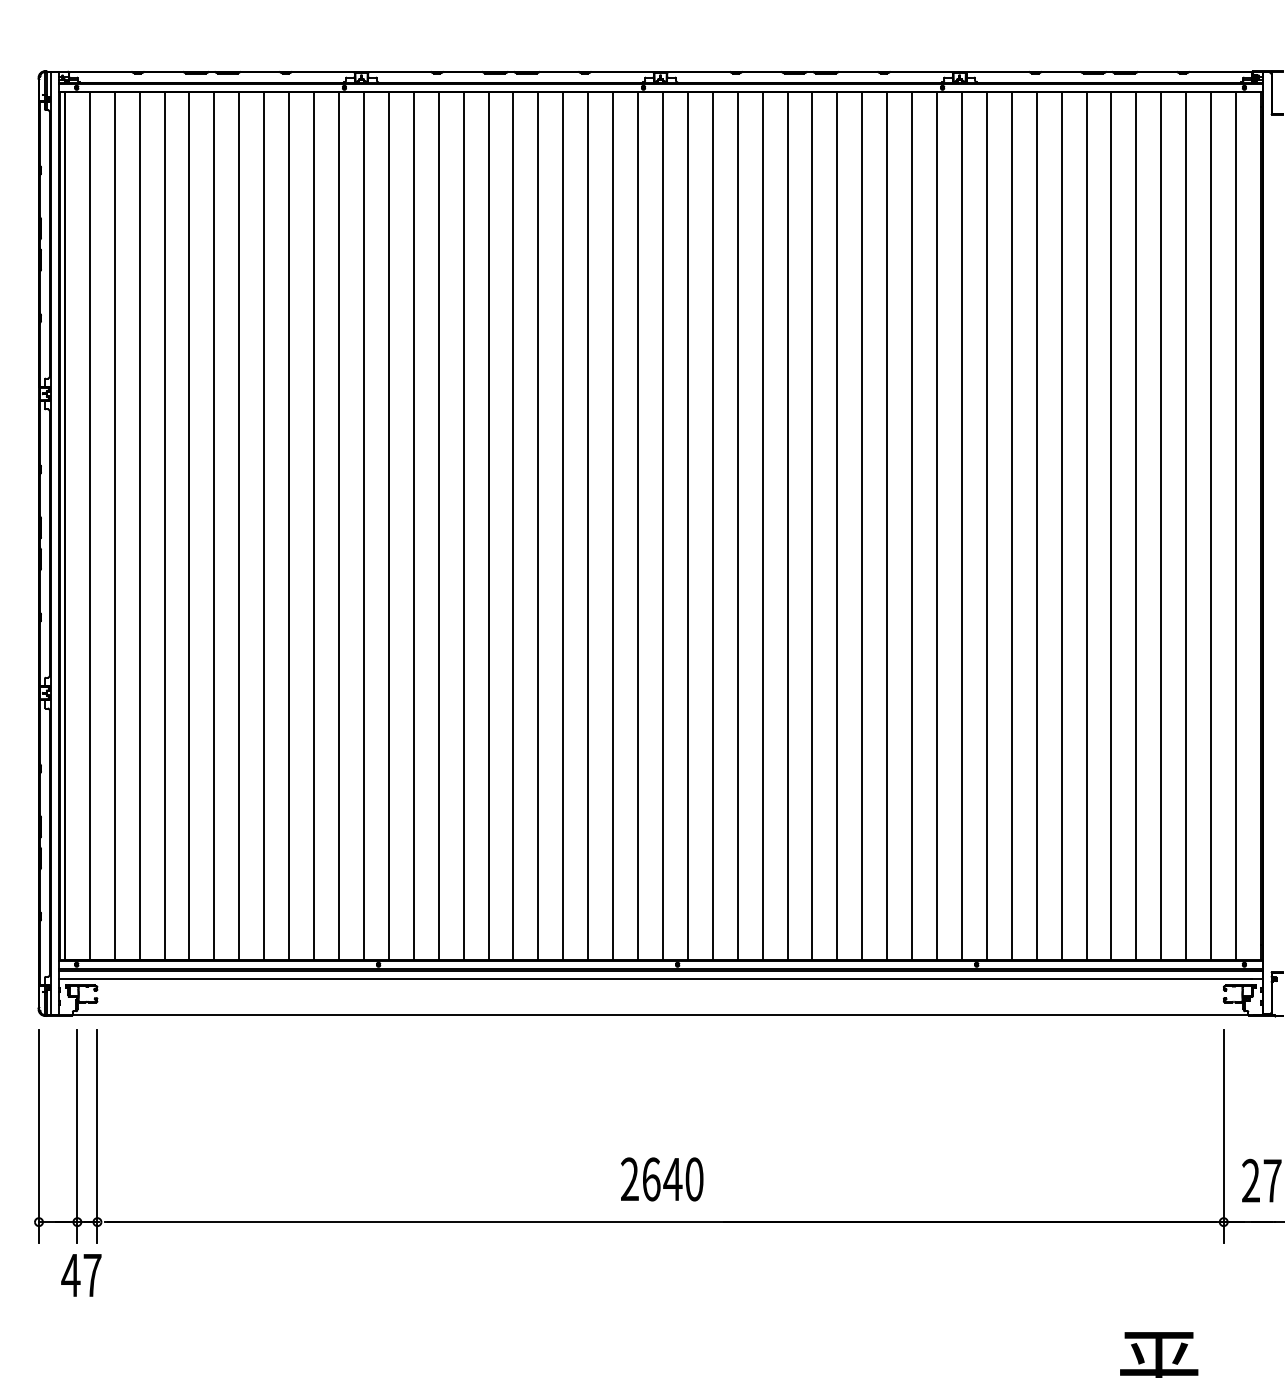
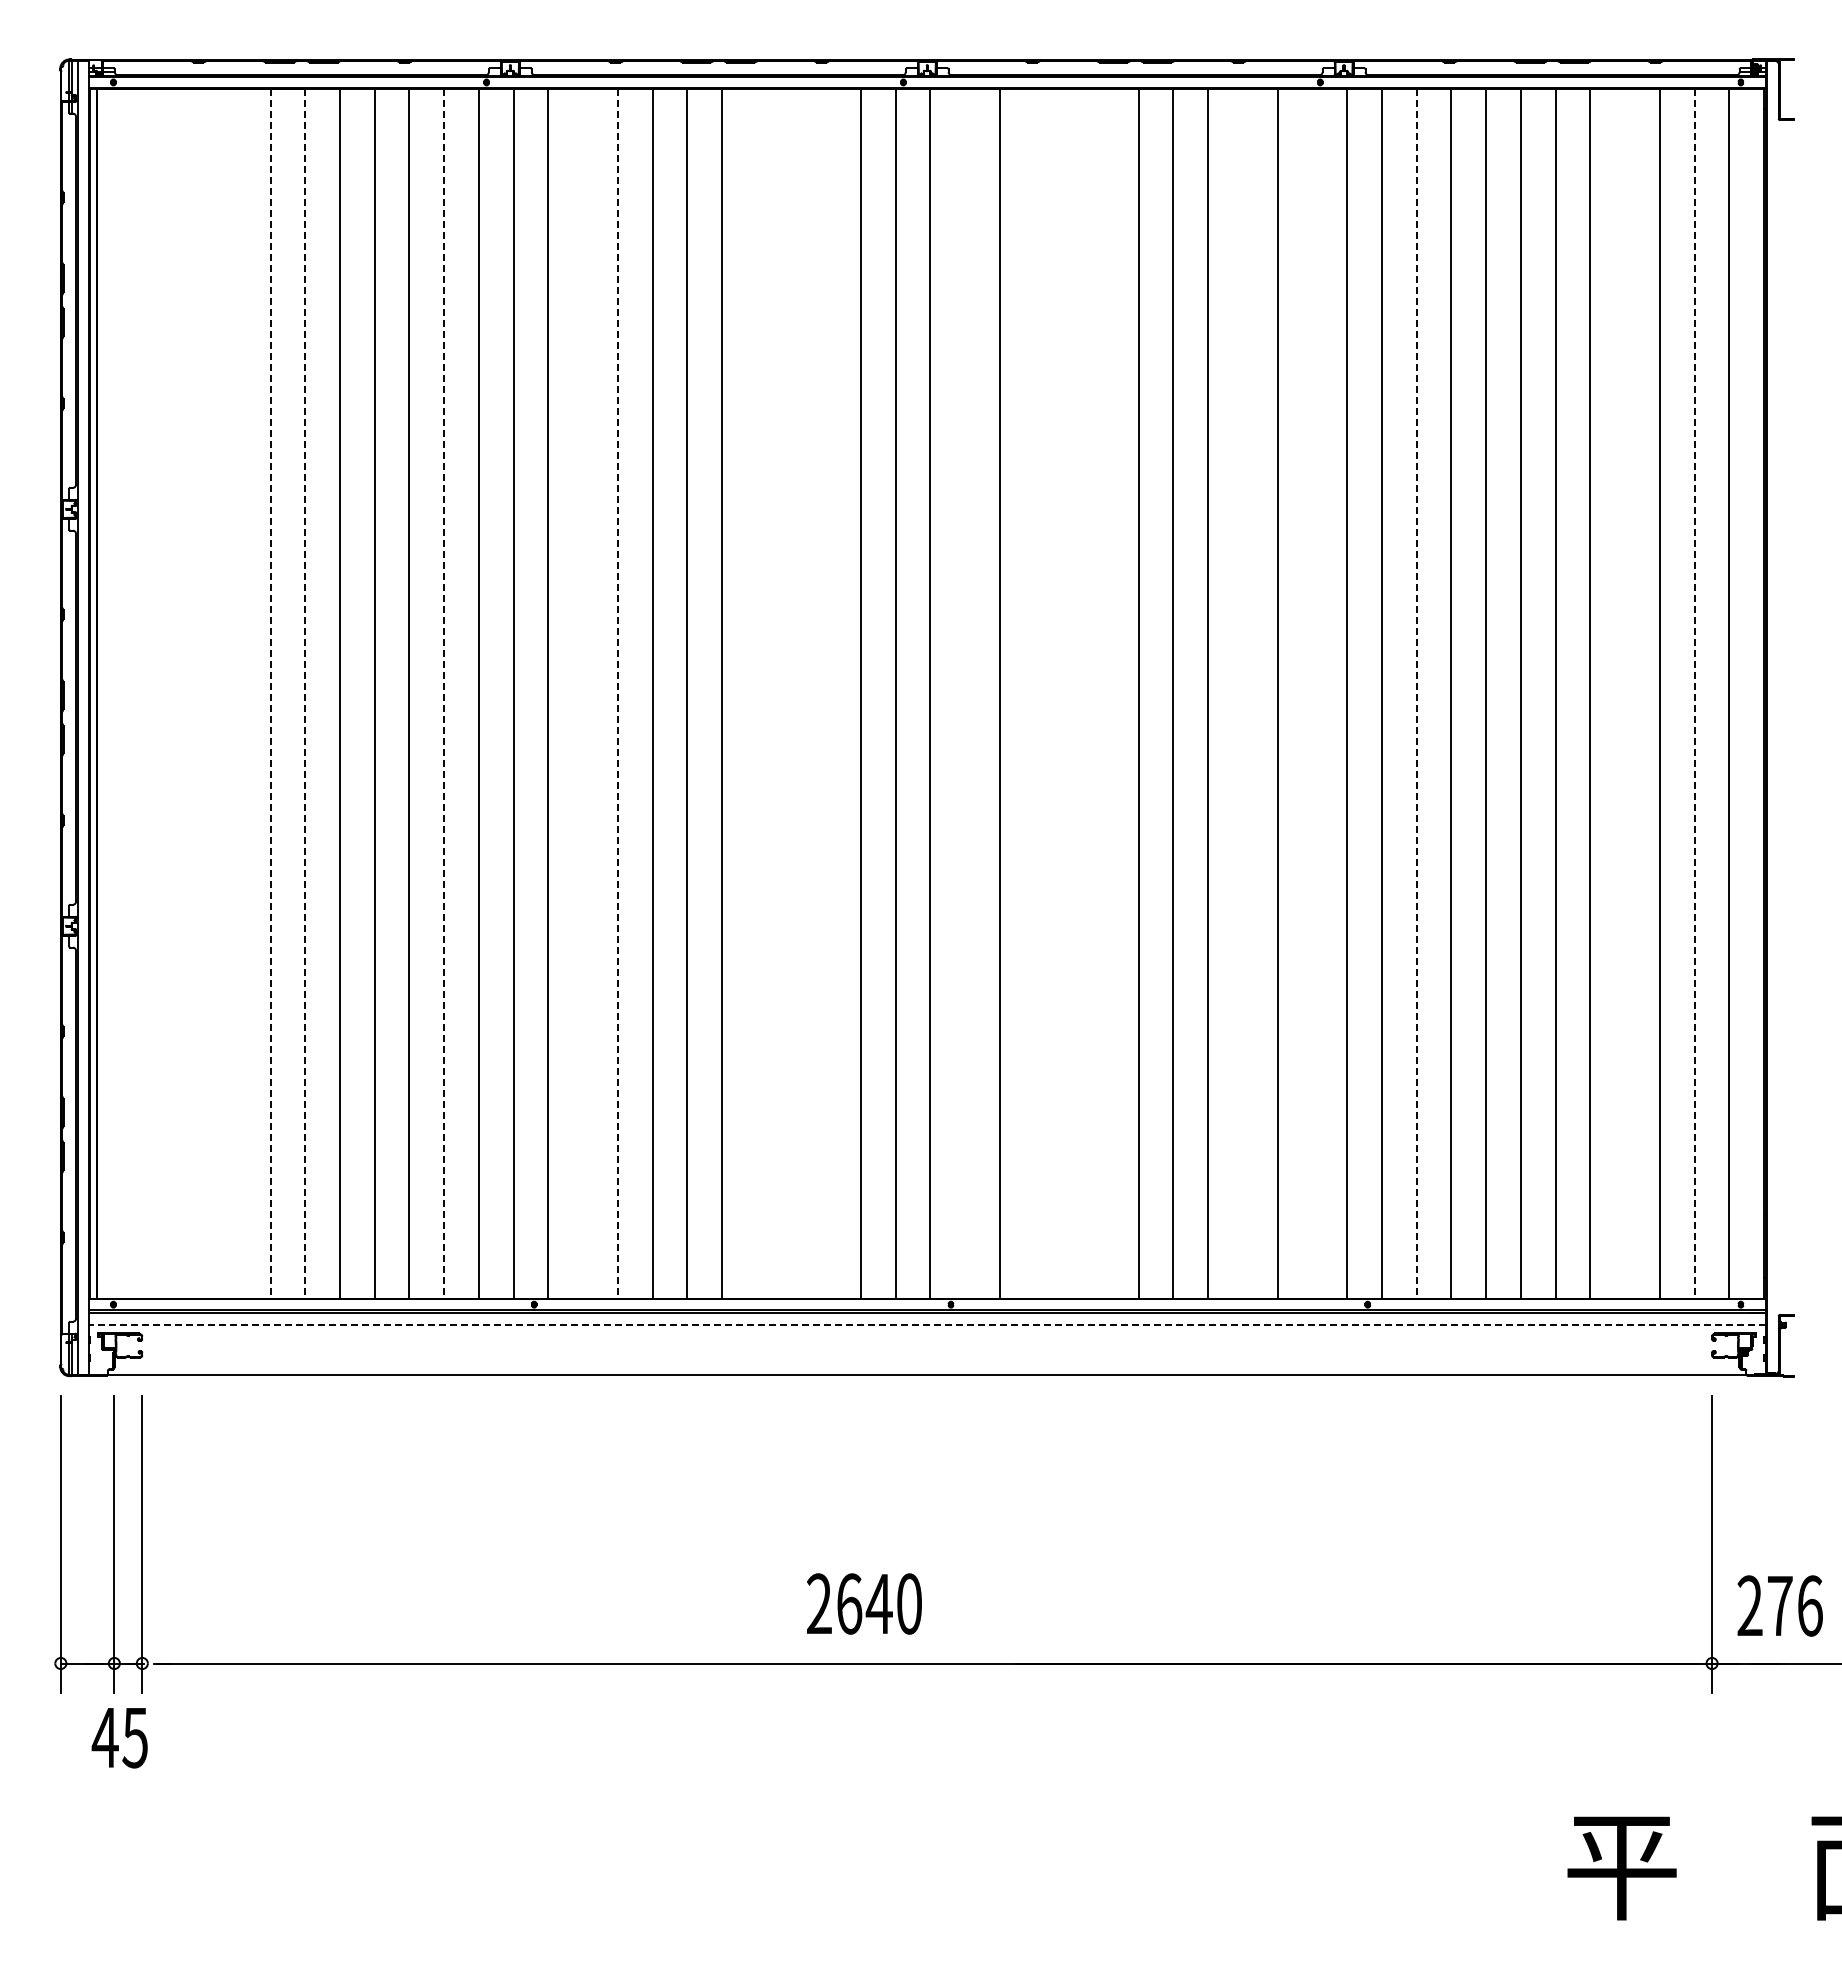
line: (89, 526) -> (131, 693), removed
line: (114, 526) -> (166, 693), removed
line: (139, 526) -> (201, 693), removed
line: (164, 526) -> (235, 693), removed
line: (189, 526) -> (270, 694), solid -> dashed
line: (214, 526) -> (305, 694), solid -> dashed
line: (314, 526) -> (444, 694), solid -> dashed
line: (413, 526) -> (583, 693), removed
line: (438, 526) -> (617, 694), solid -> dashed
line: (538, 526) -> (756, 693), removed
line: (563, 526) -> (791, 693), removed
line: (588, 526) -> (826, 693), removed
line: (688, 526) -> (965, 693), removed
line: (737, 526) -> (1034, 693), removed
line: (762, 526) -> (1069, 693), removed
line: (787, 526) -> (1104, 693), removed
line: (887, 526) -> (1243, 693), removed
line: (937, 526) -> (1312, 693), removed
line: (1011, 526) -> (1416, 694), solid -> dashed
line: (1161, 526) -> (1625, 693), removed
line: (1211, 526) -> (1694, 694), solid -> dashed
line: (660, 979) -> (926, 1325), solid -> dashed
text: (662, 1179) -> (864, 1603), moved
text: (91, 1275) -> (134, 1738), 47 -> 45

